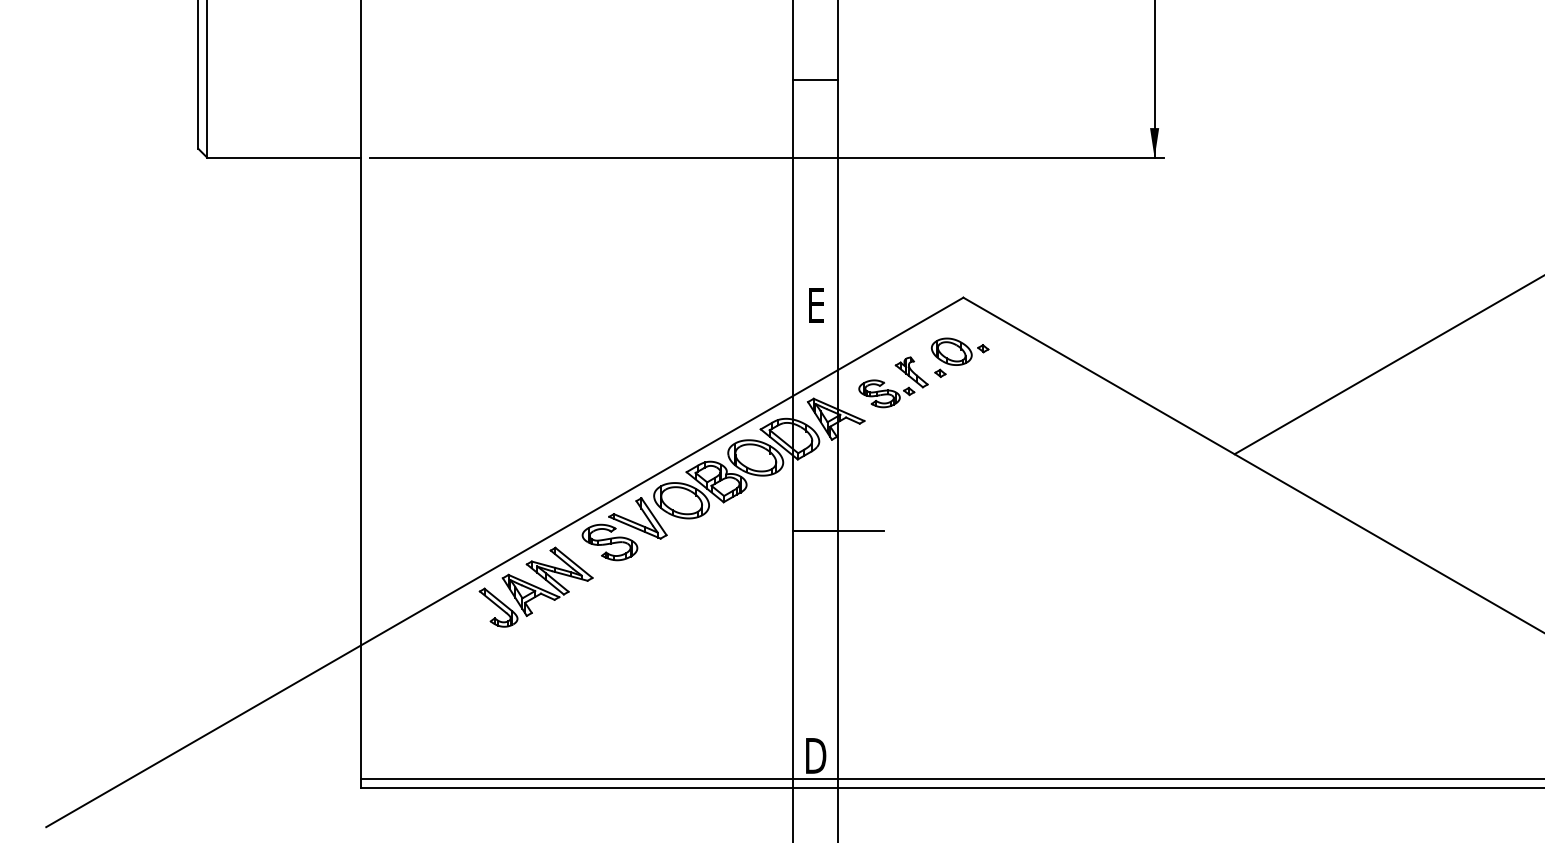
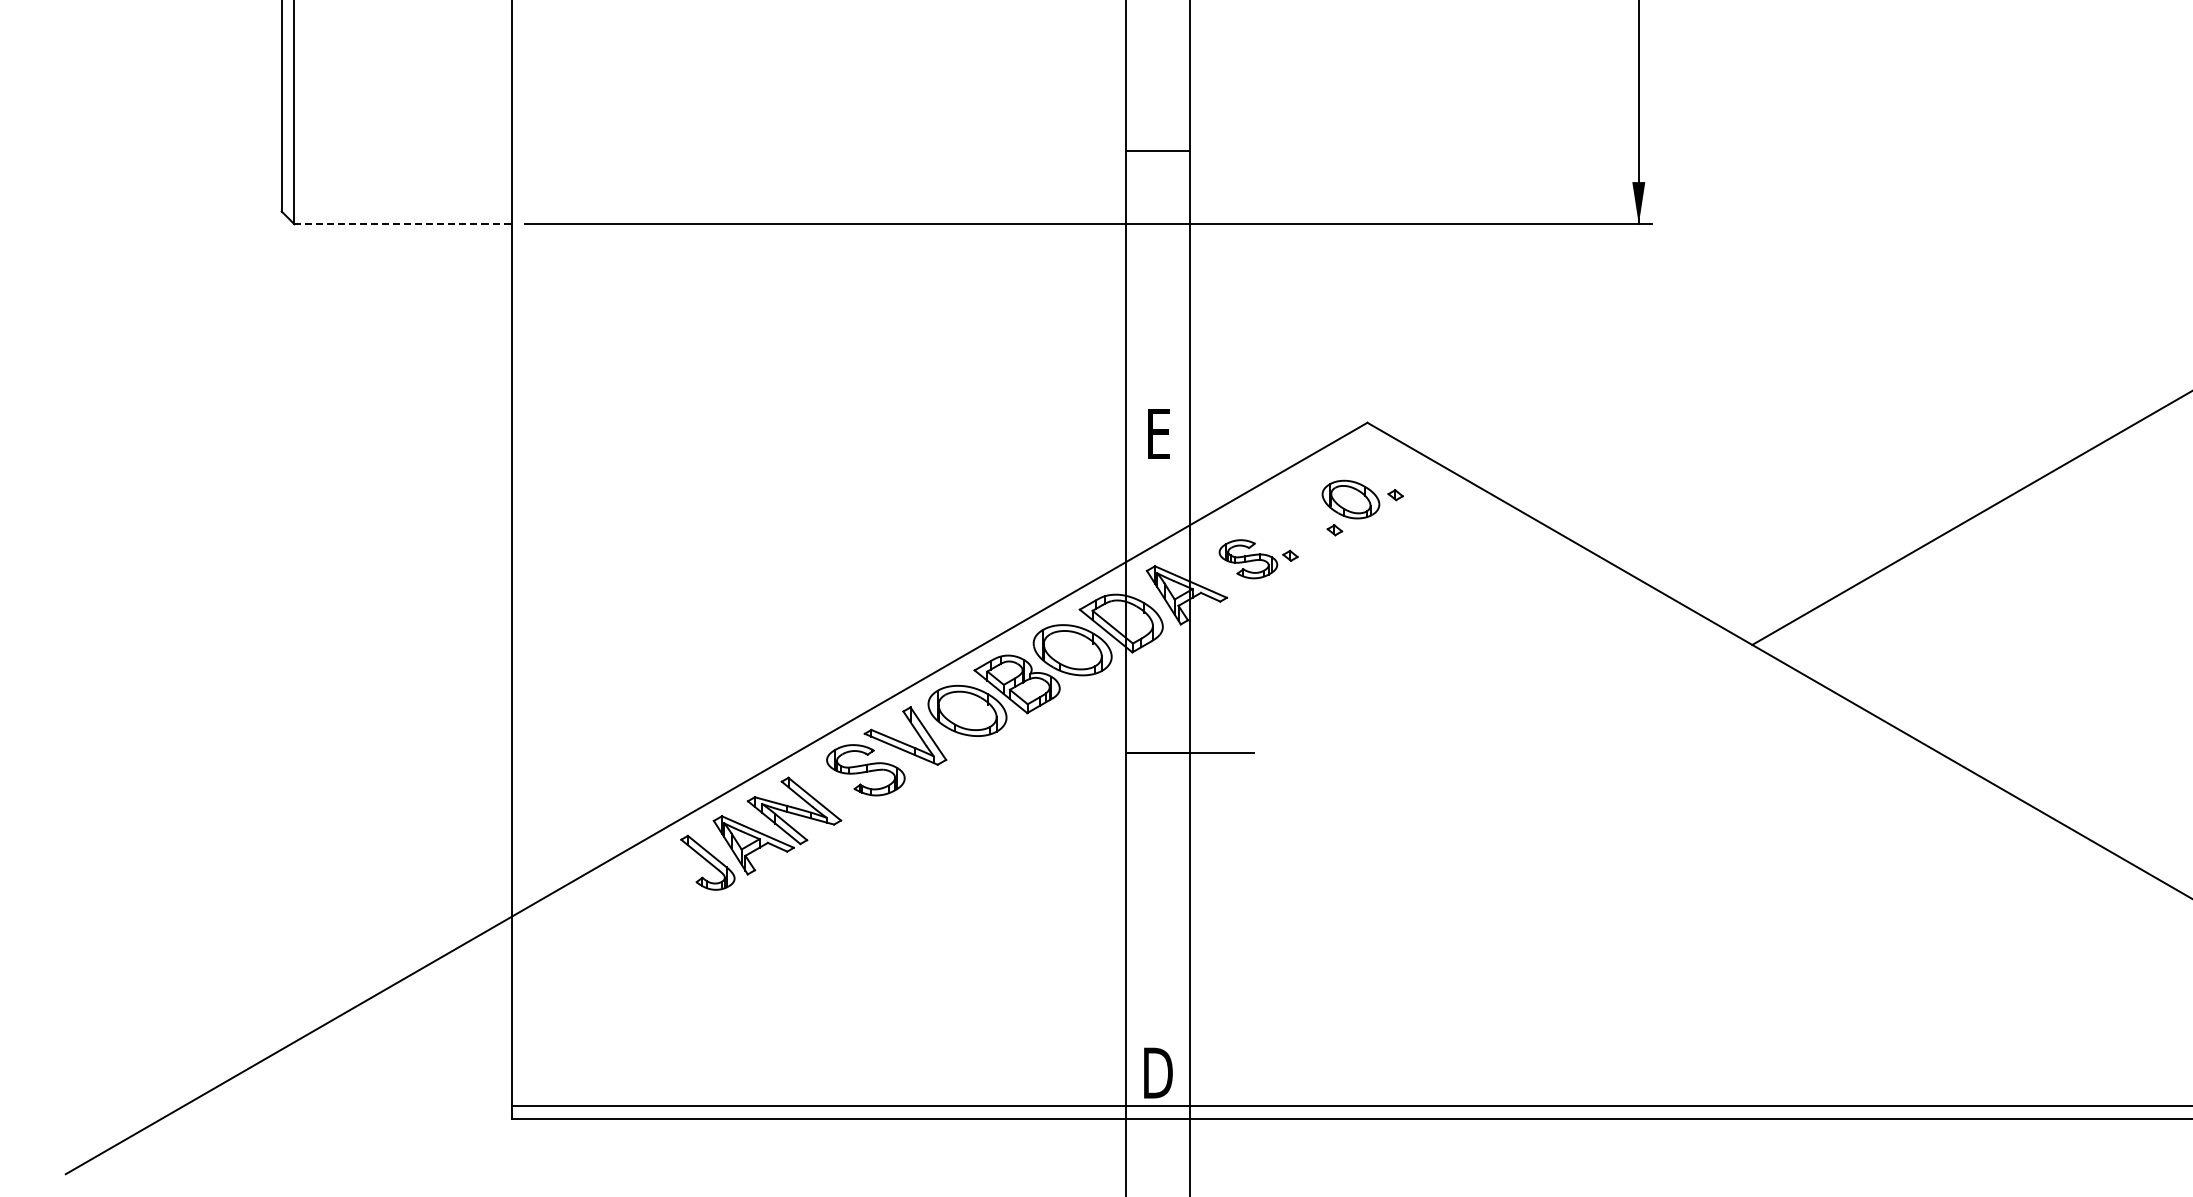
line: (816, 80) -> (1158, 151), moved
line: (284, 157) -> (403, 224), solid -> dashed
part: (911, 372) -> (1293, 528), removed

